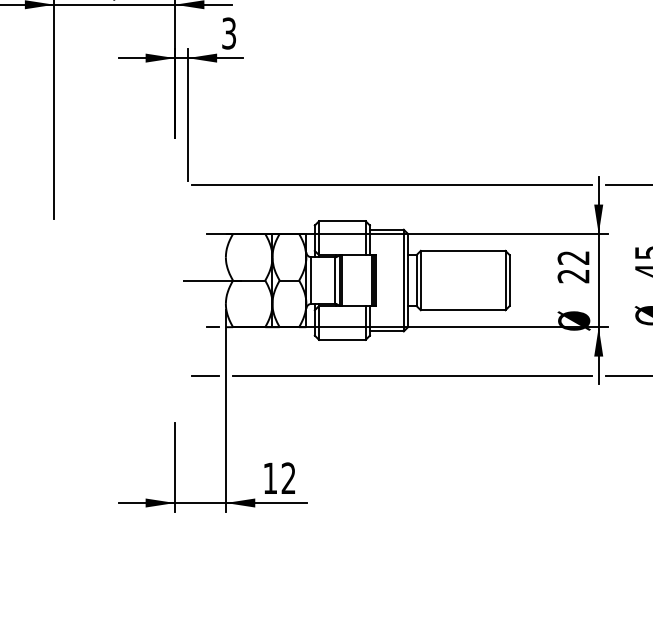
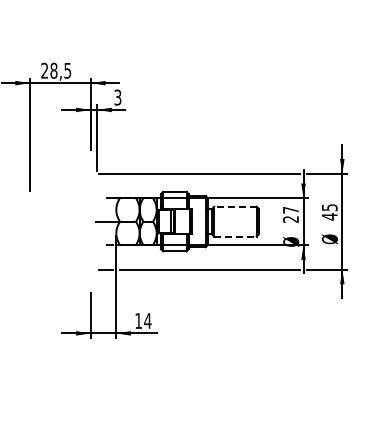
line: (461, 250) -> (234, 206), solid -> dashed
text: (572, 258) -> (290, 210), 22 -> 27
line: (463, 310) -> (235, 236), solid -> dashed
text: (288, 477) -> (147, 320), 12 -> 14

